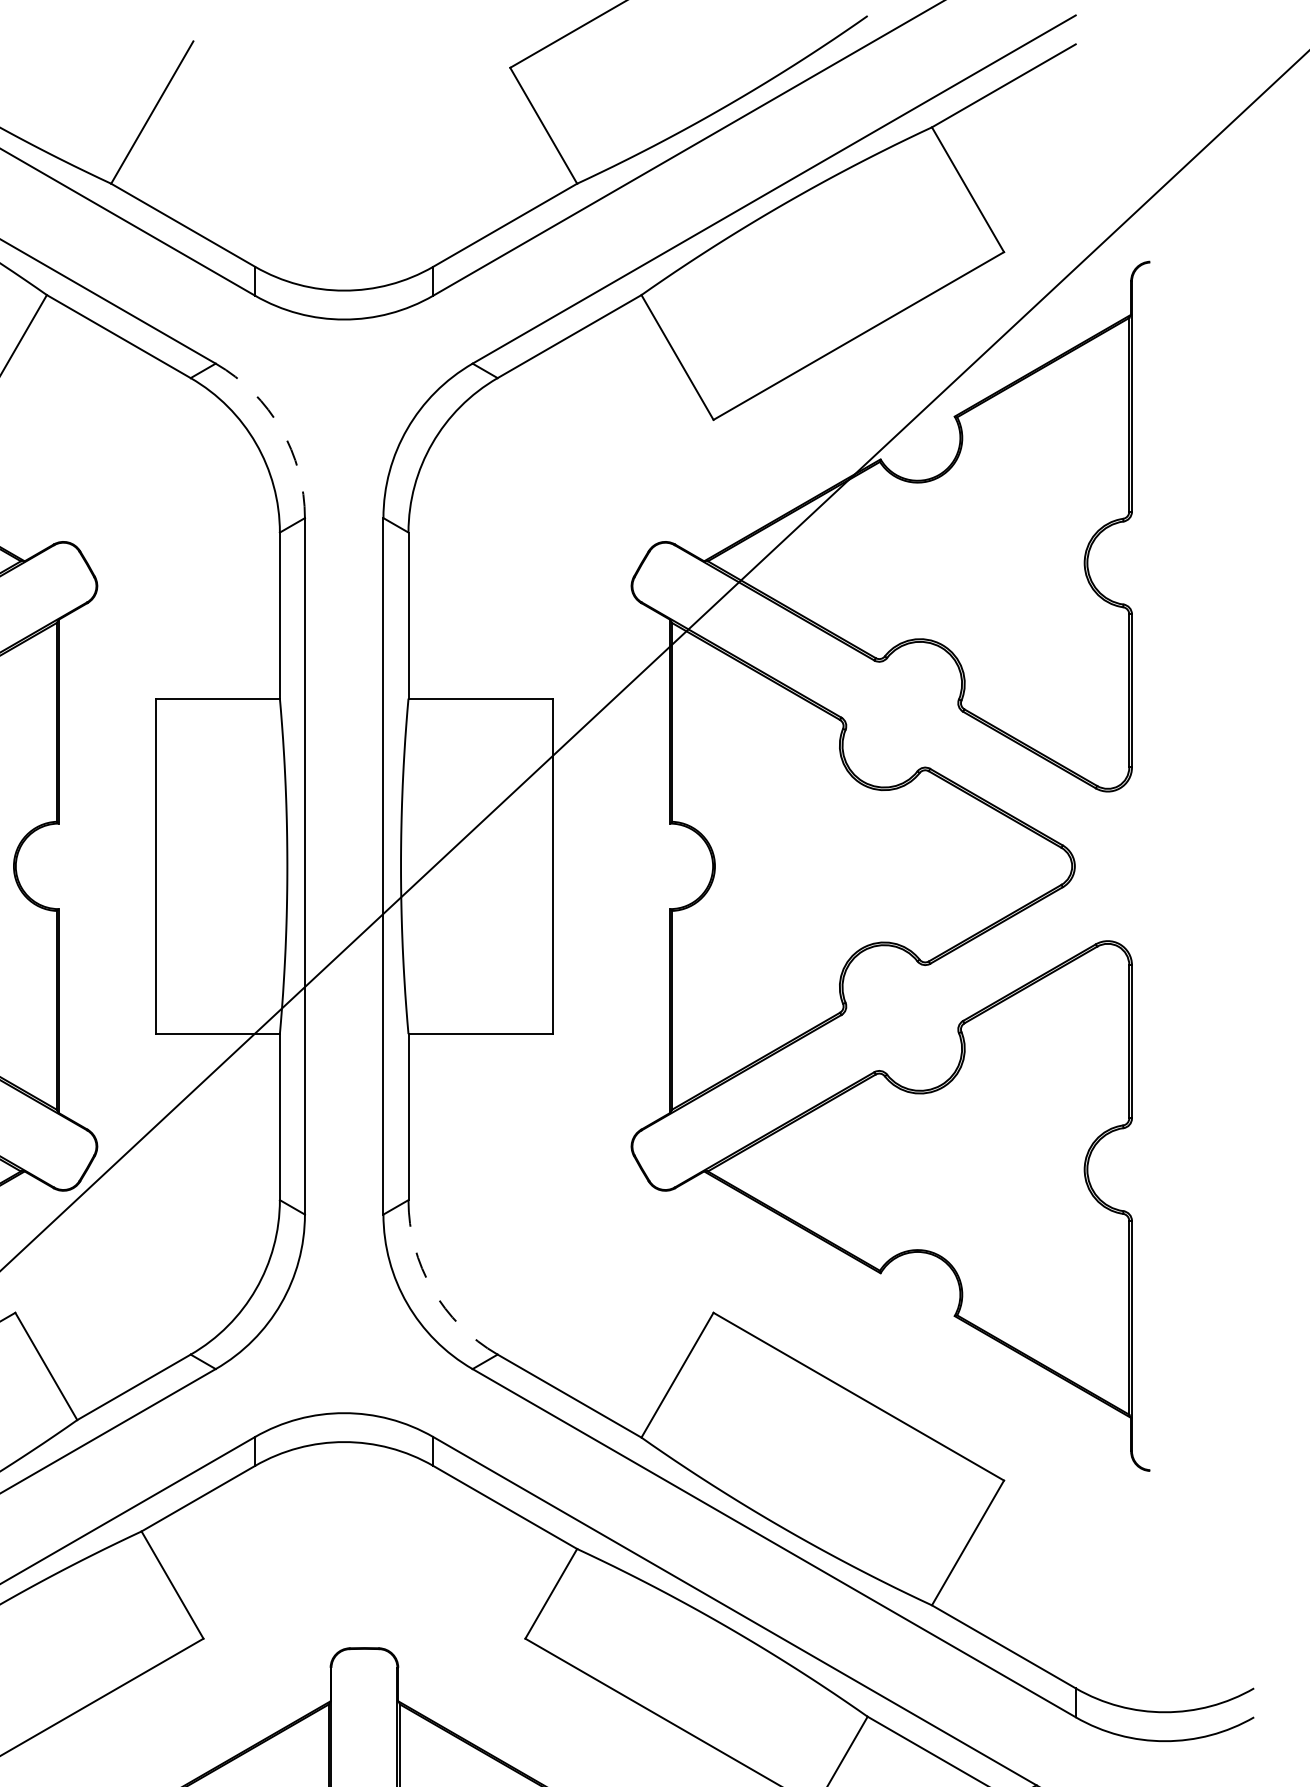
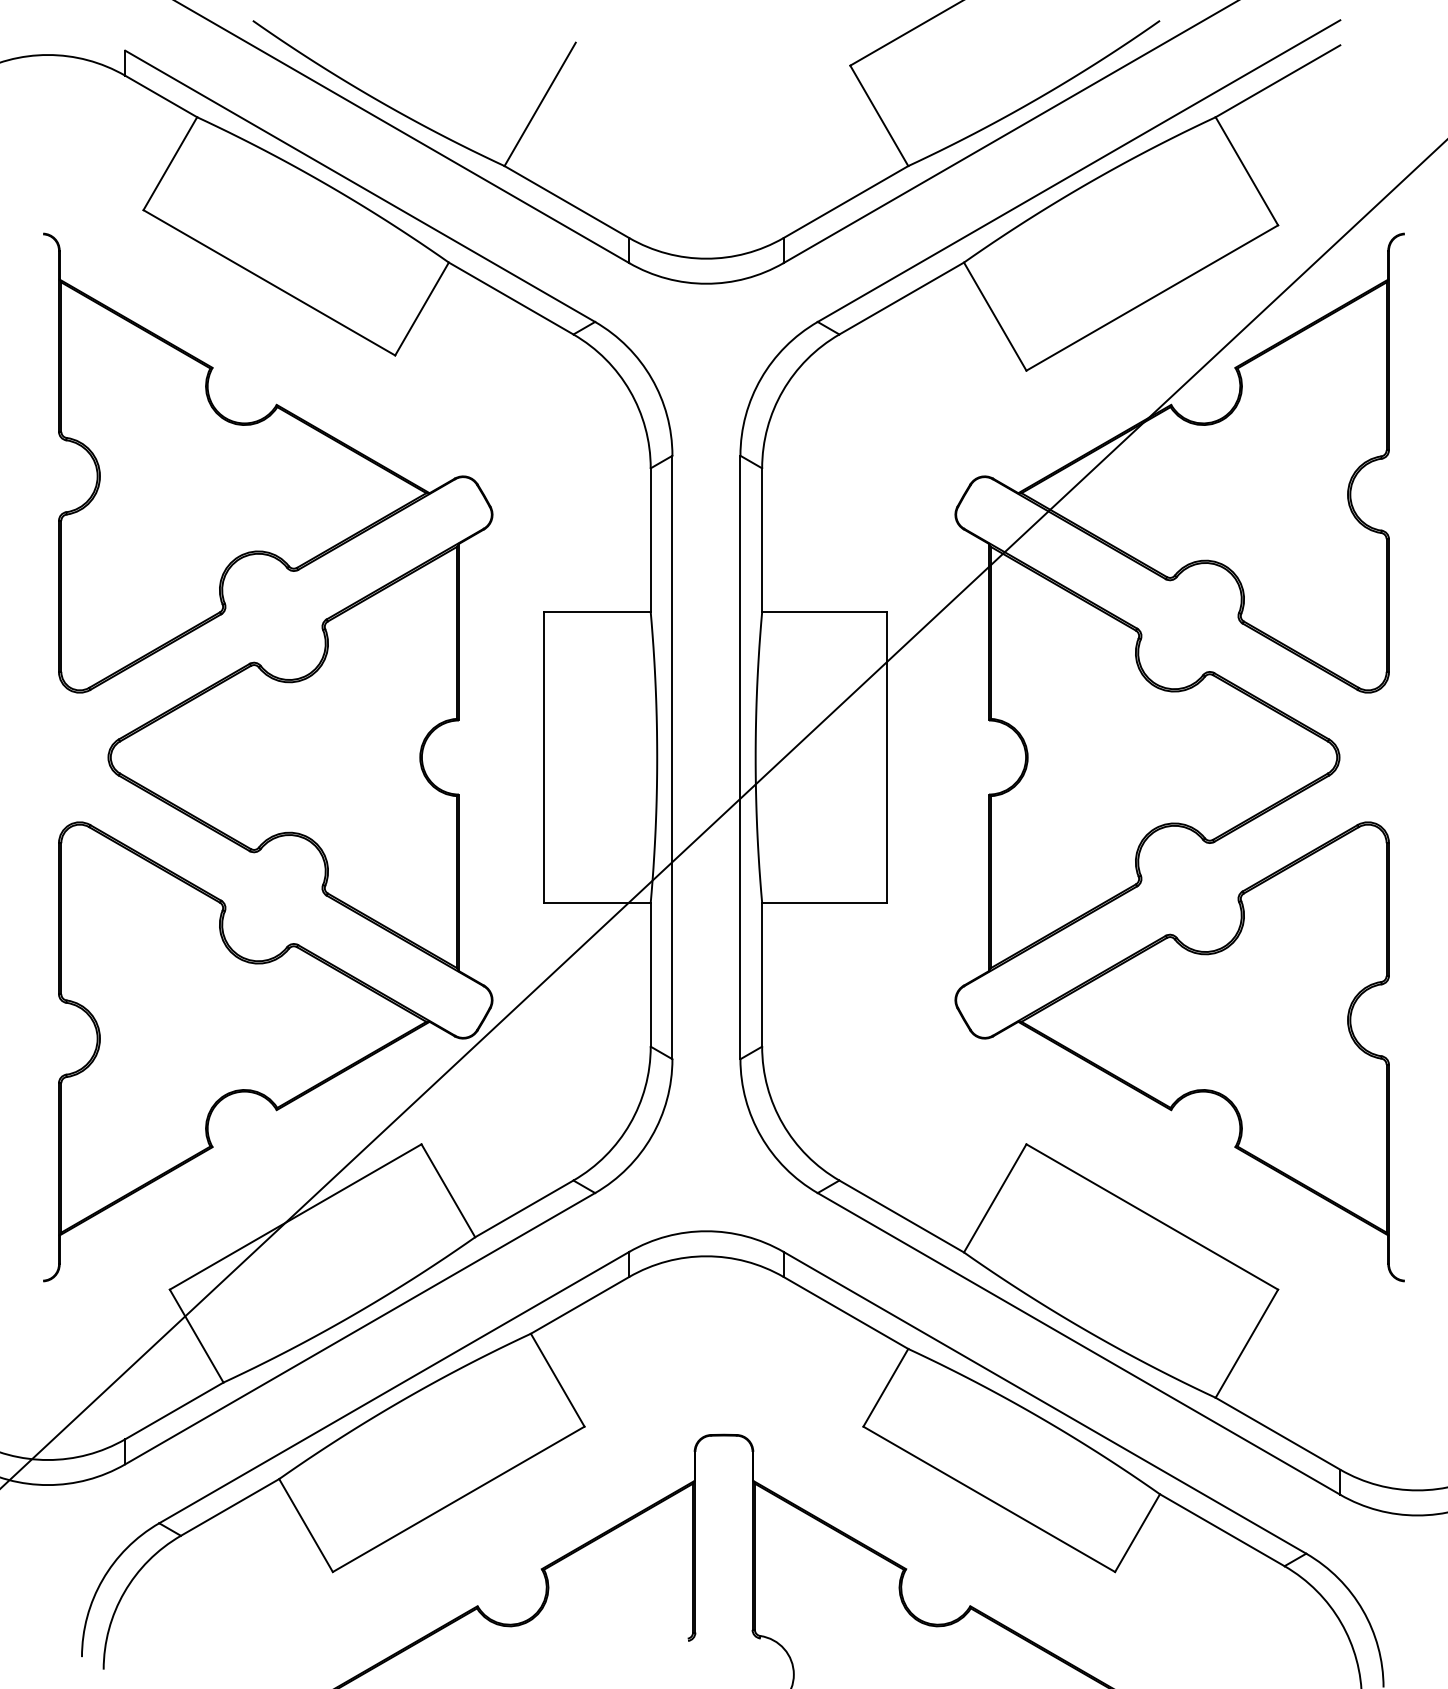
arc: (280, 428) -> (651, 378), dashed -> solid
arc: (431, 1288) -> (782, 1123), dashed -> solid

